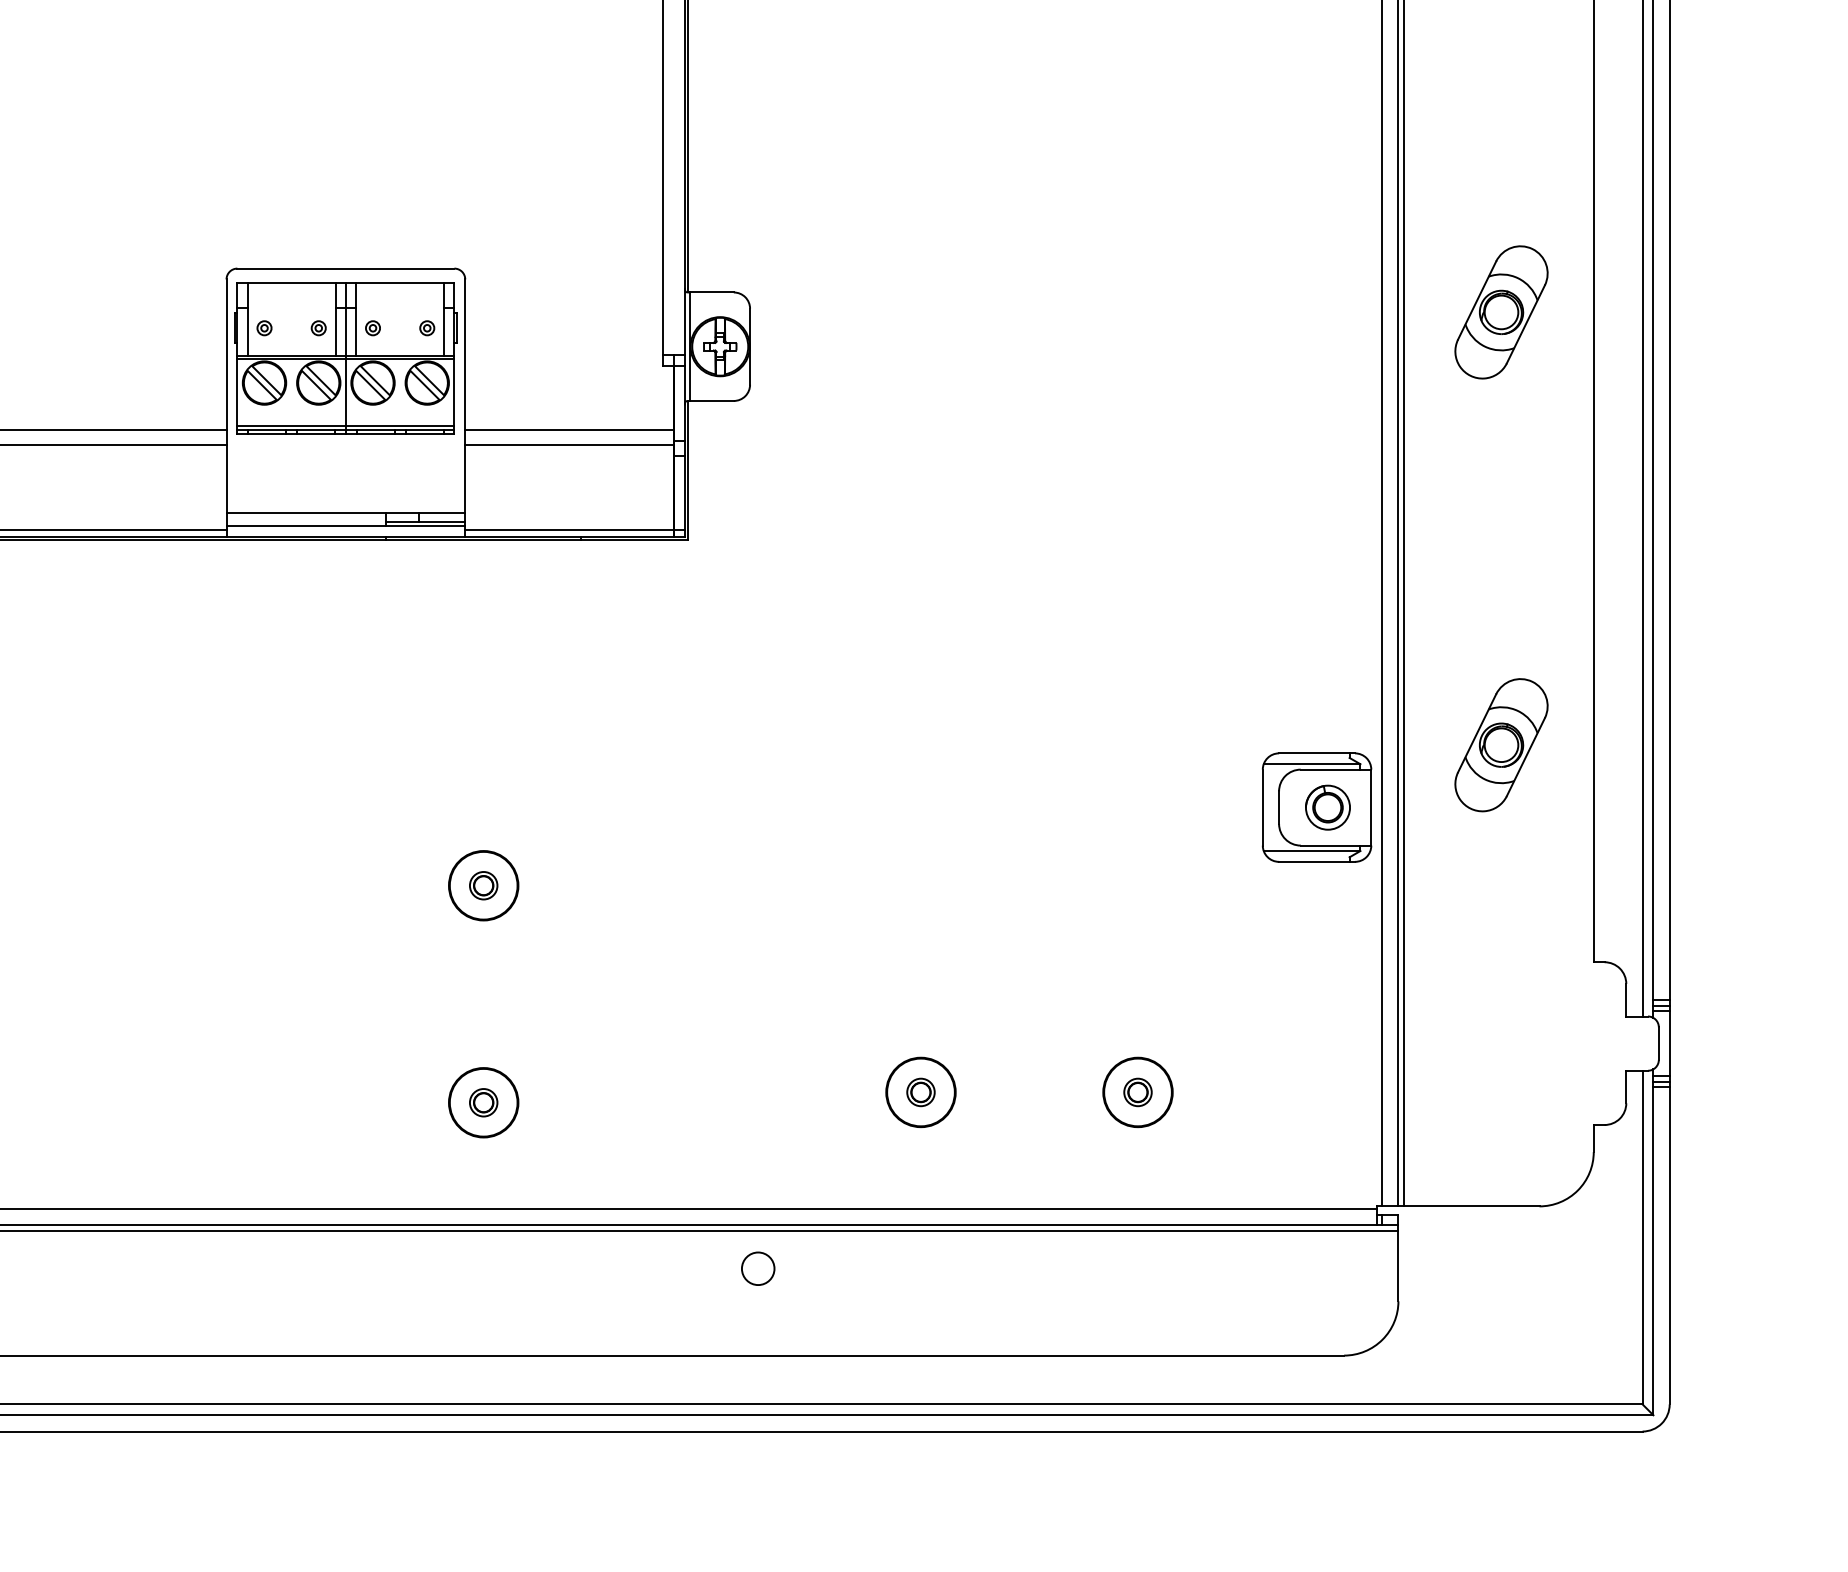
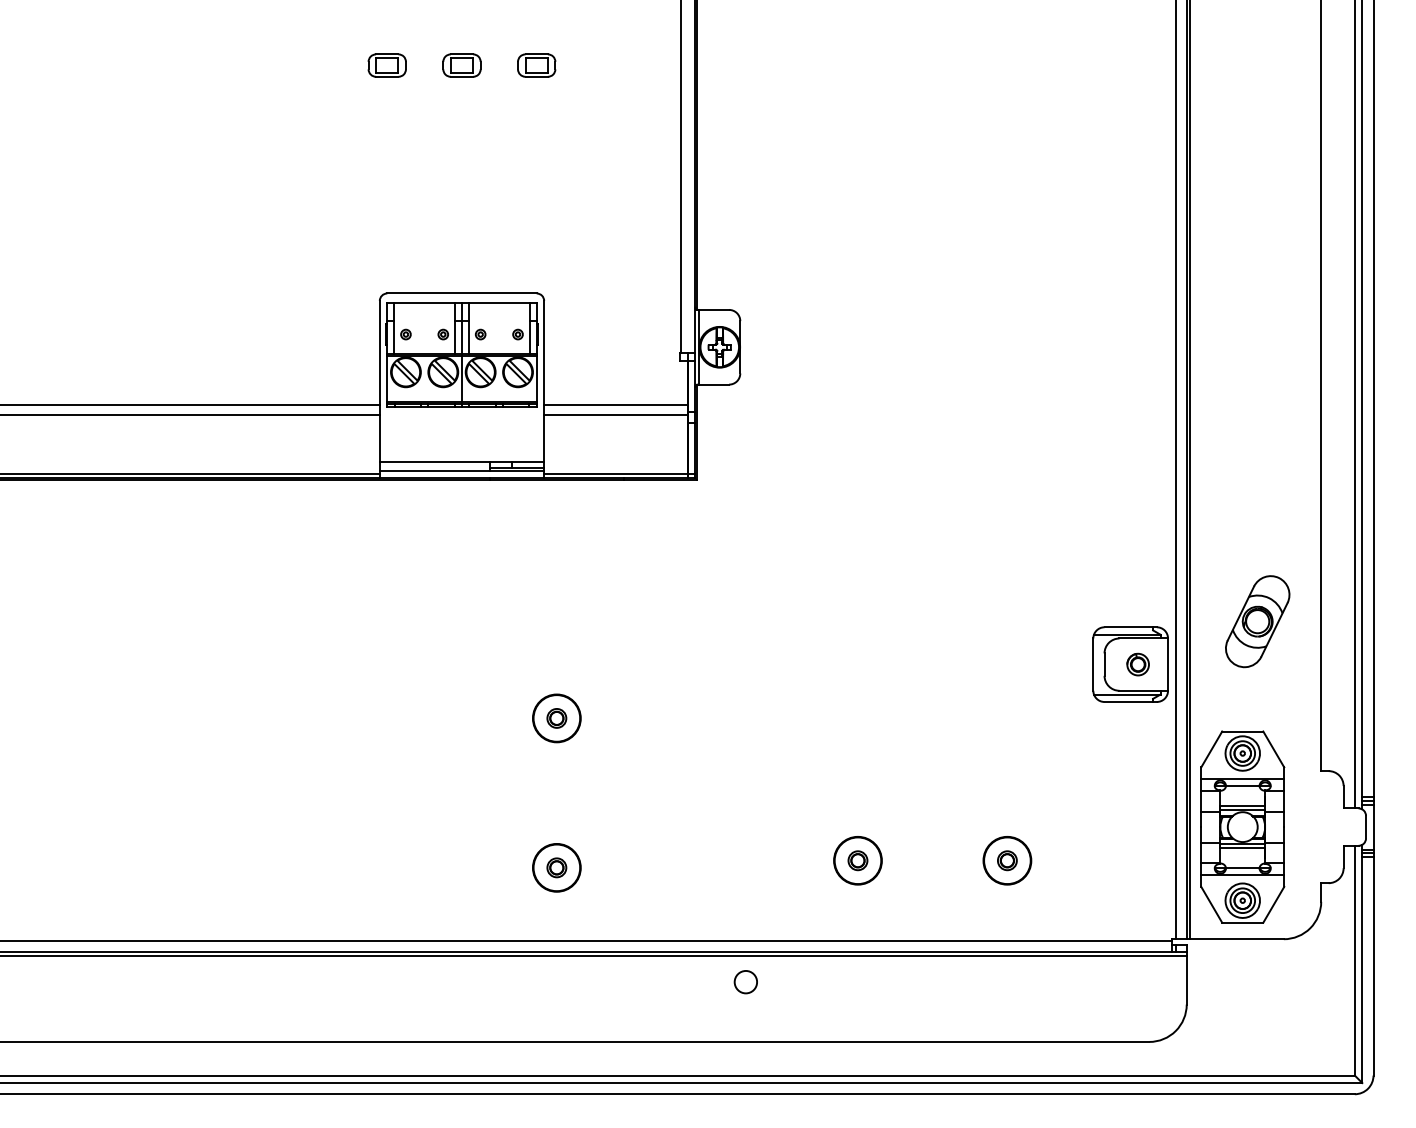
part: (1501, 312) -> (1257, 323), removed
part: (1326, 807) -> (1137, 664), size x0.71
part: (1479, 1042) -> (1242, 826), added

